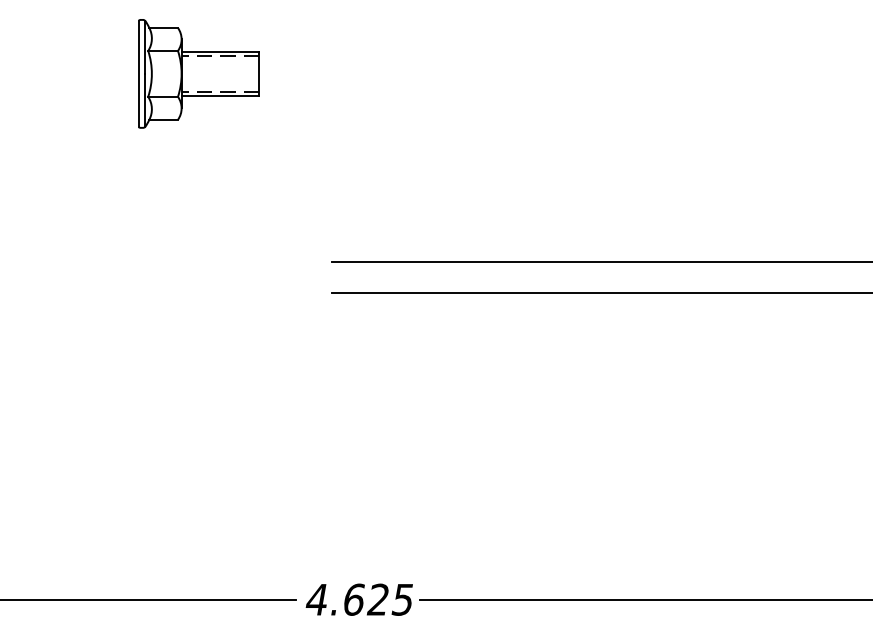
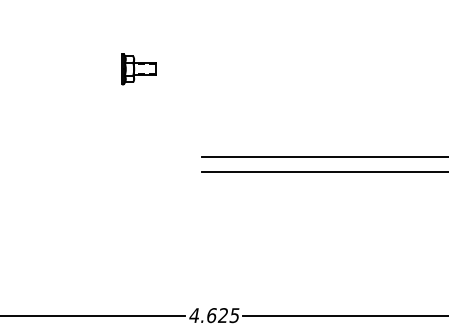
part: (197, 74) -> (138, 69), size x0.6

